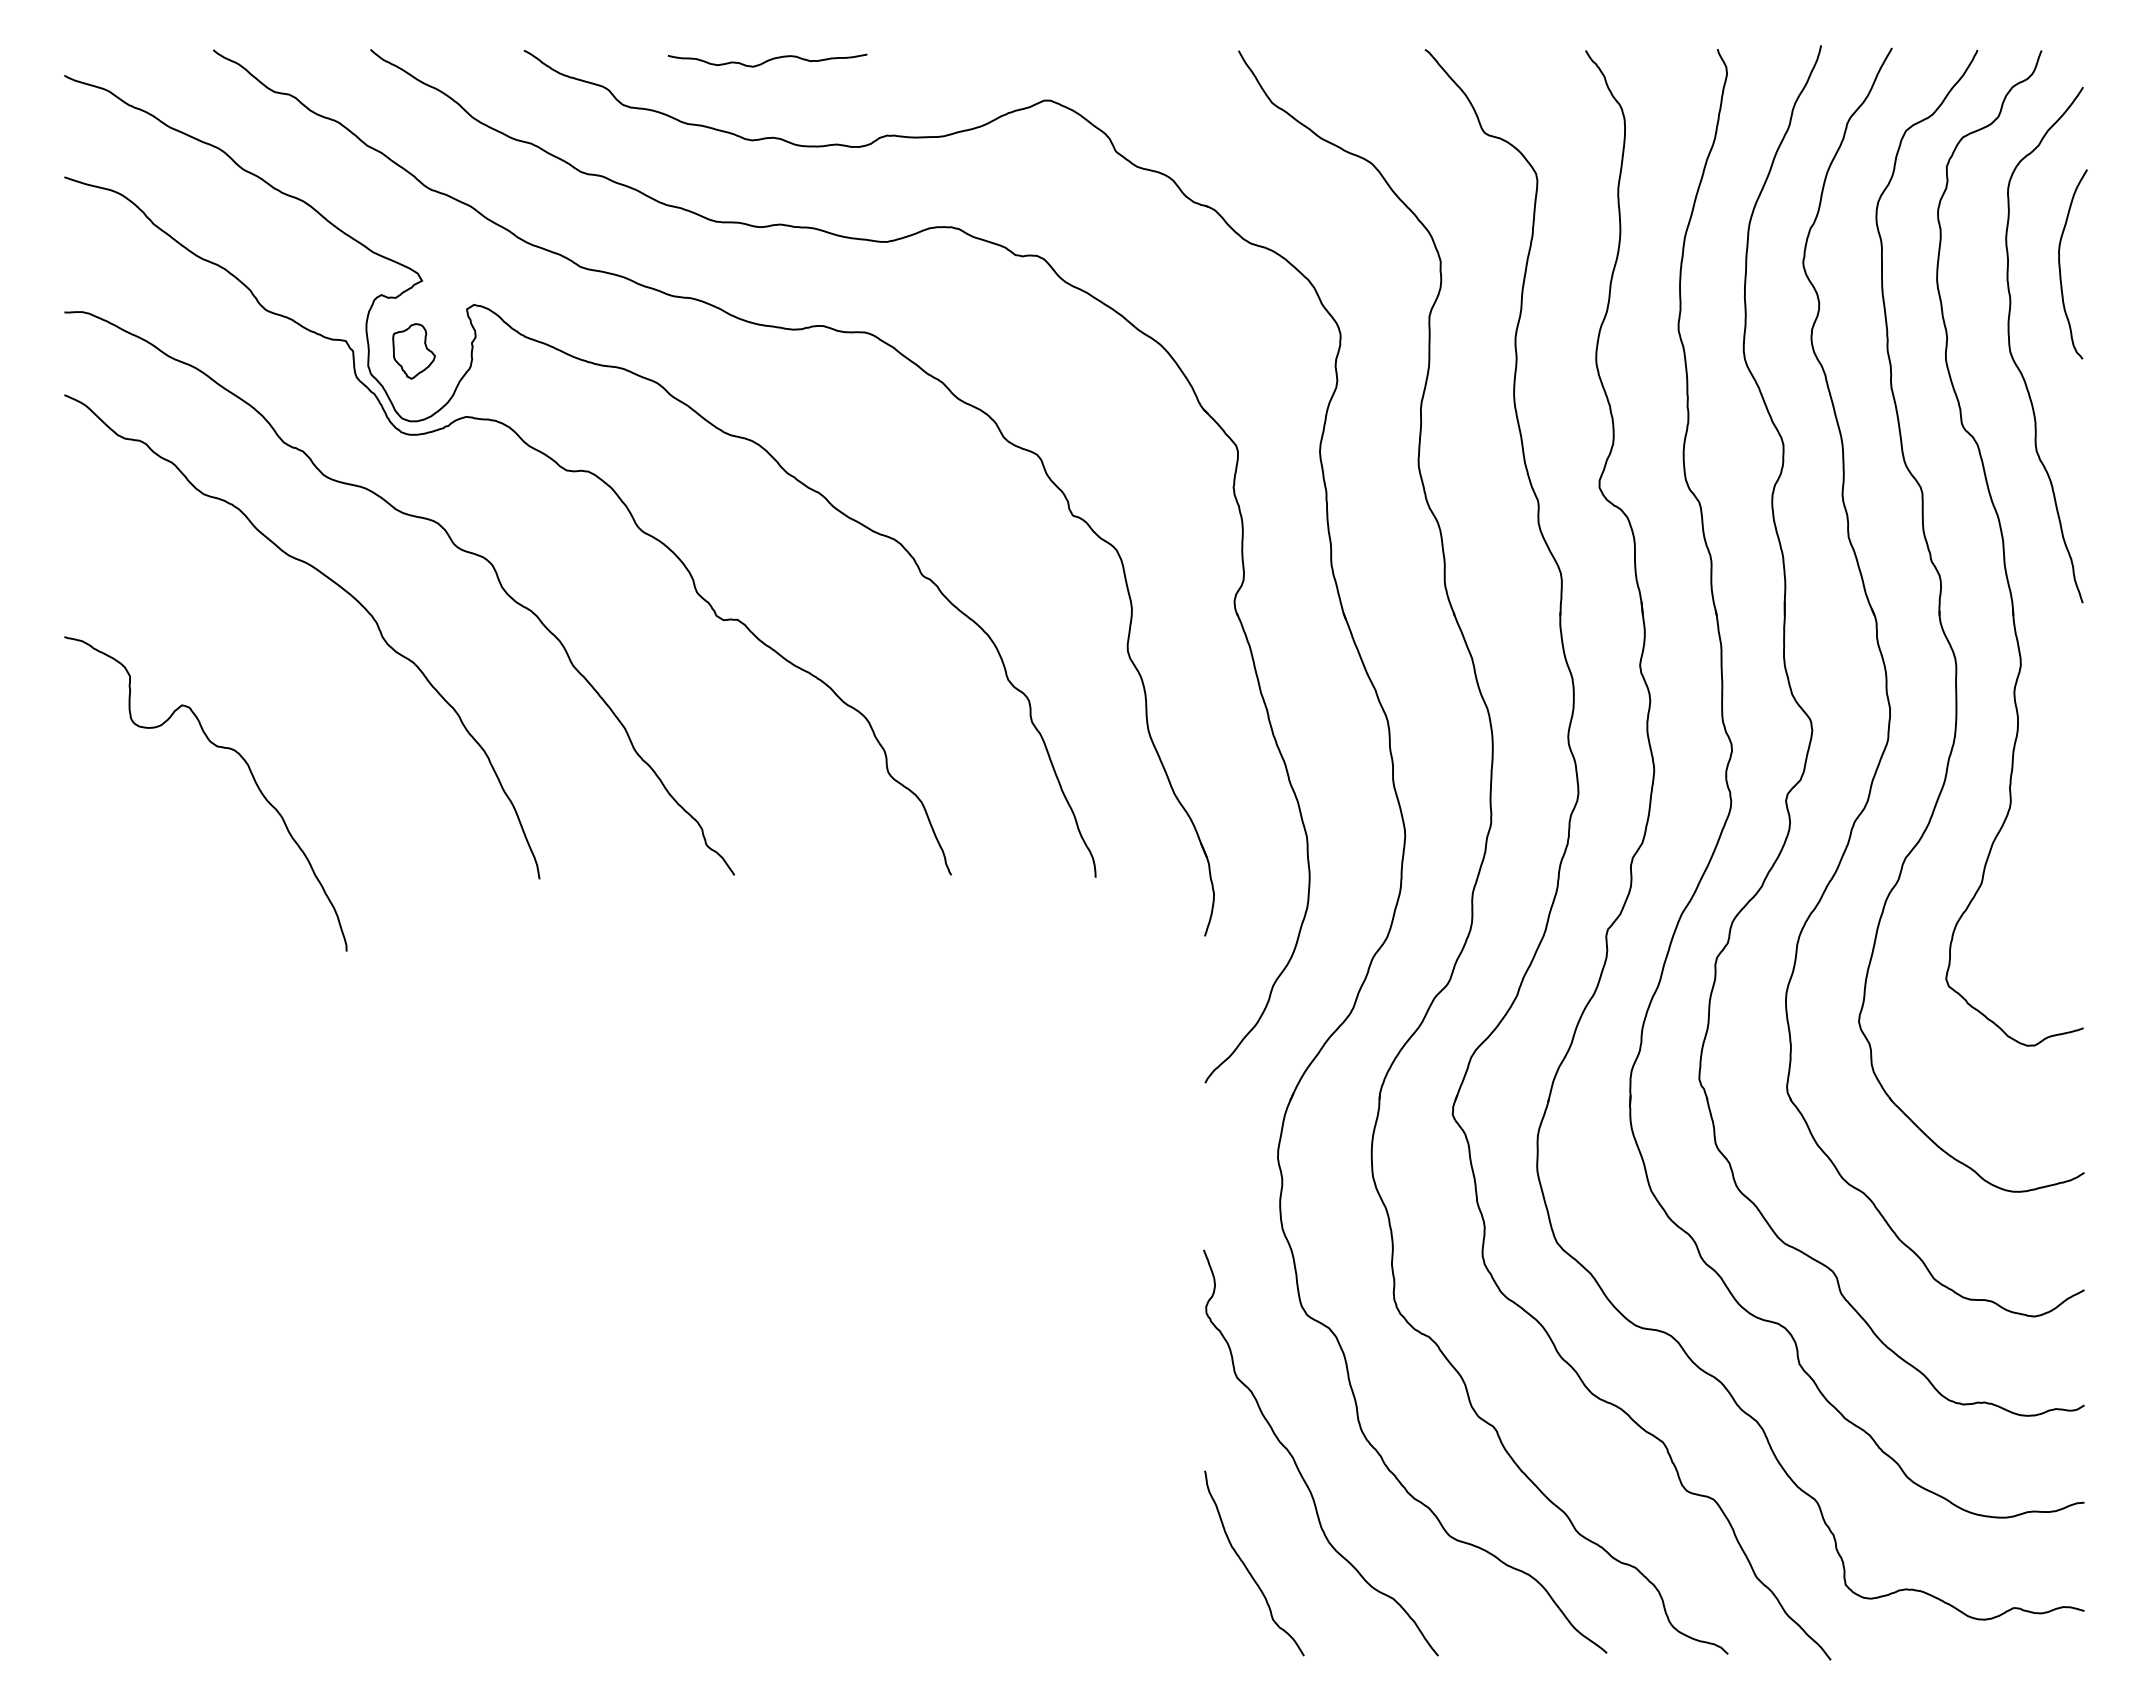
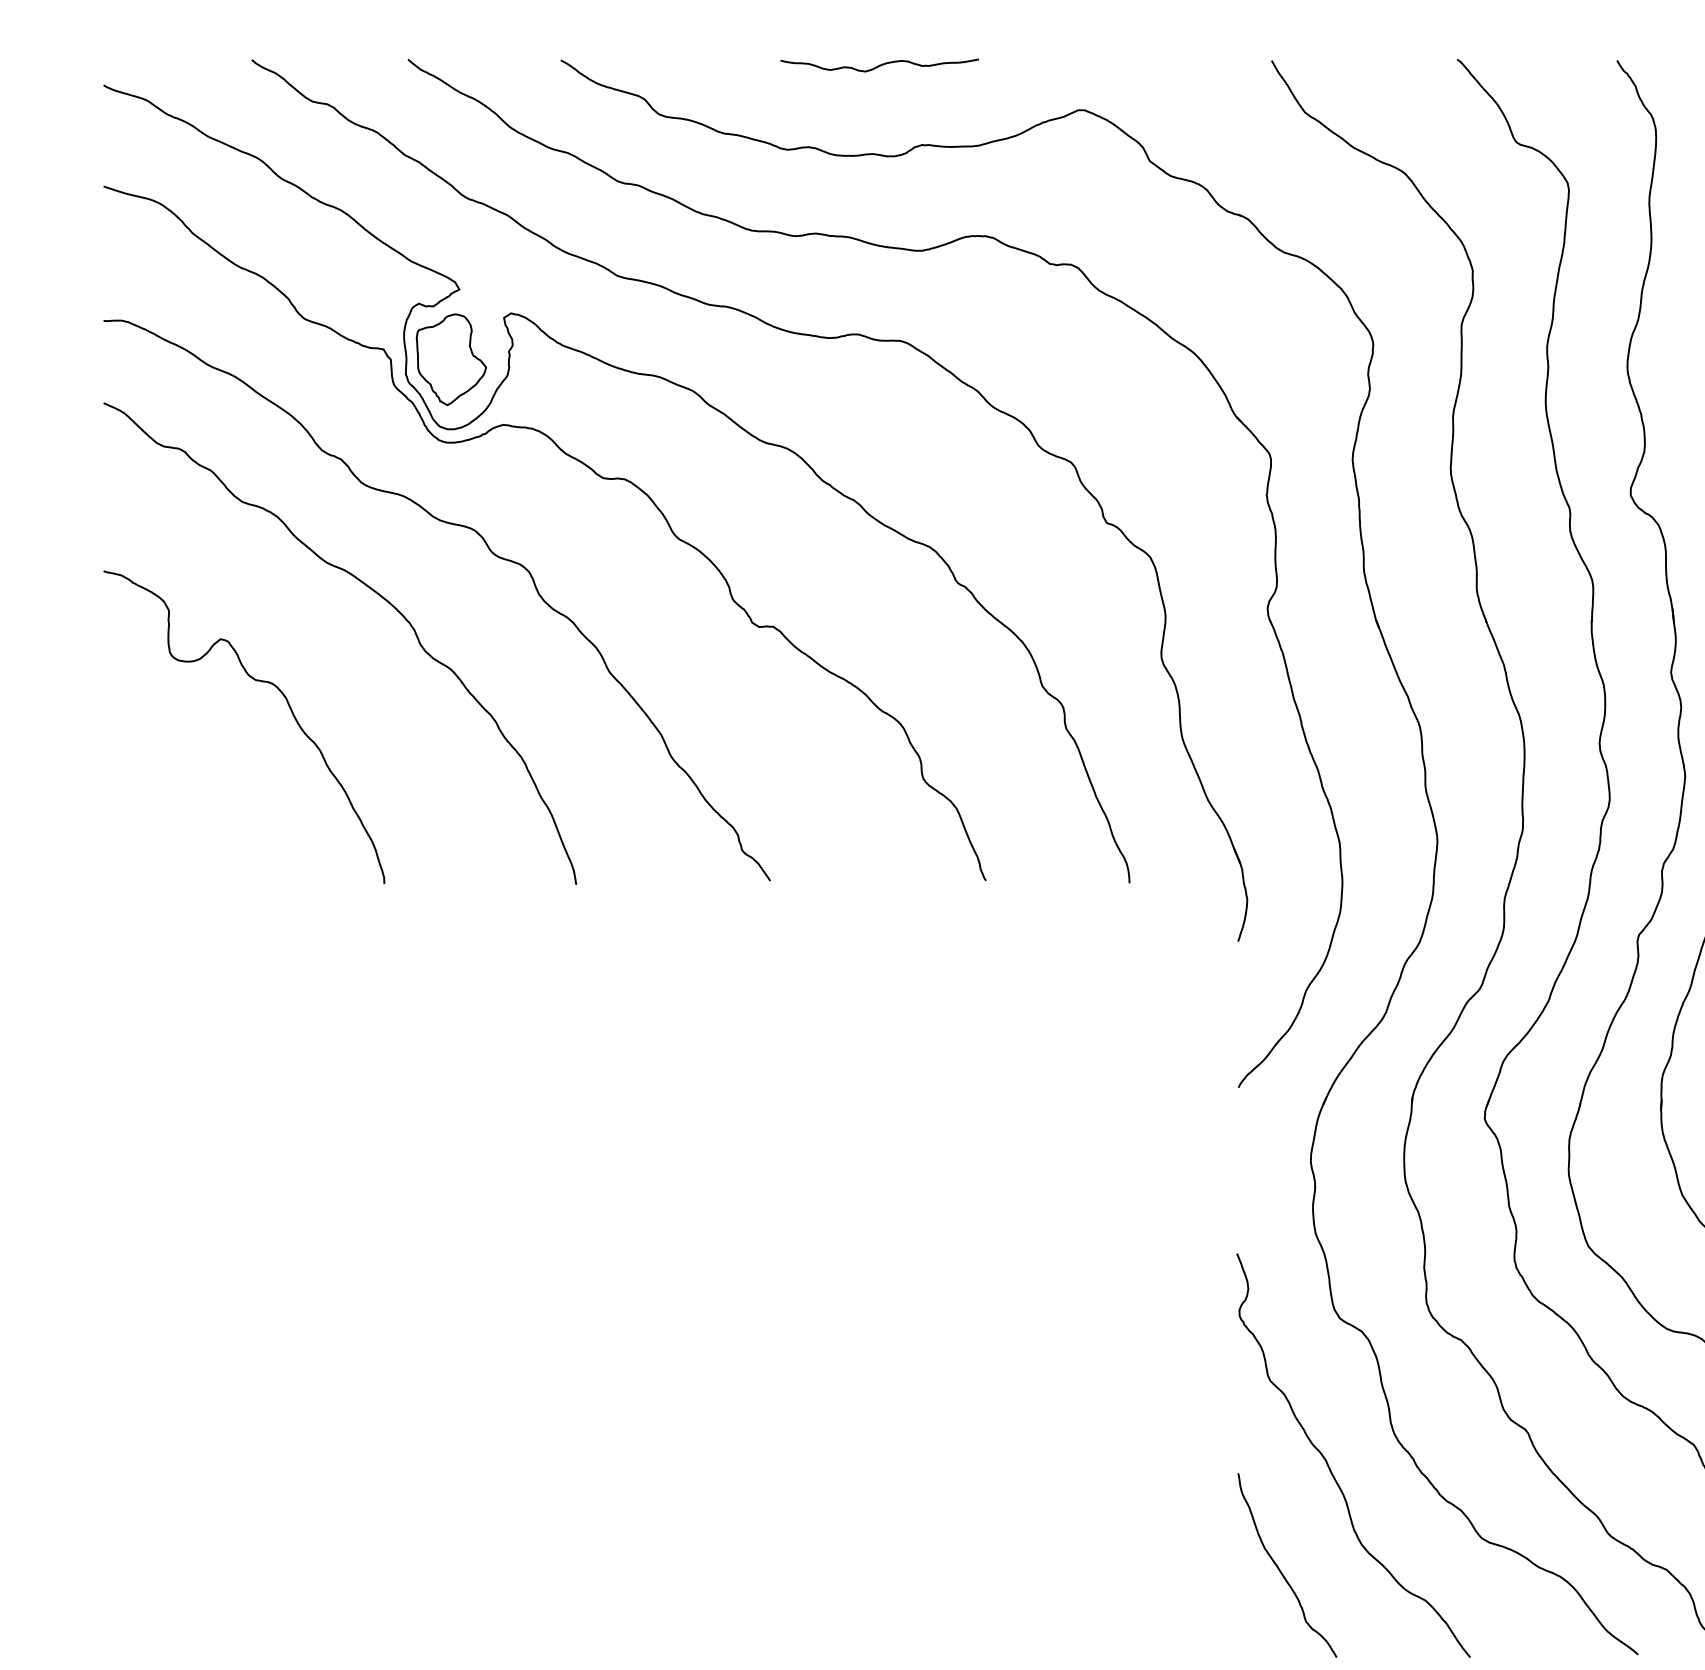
curve: (767, 60) -> (879, 65), moved
part: (413, 351) -> (450, 359), size x1.67
curve: (217, 747) -> (255, 681), moved

